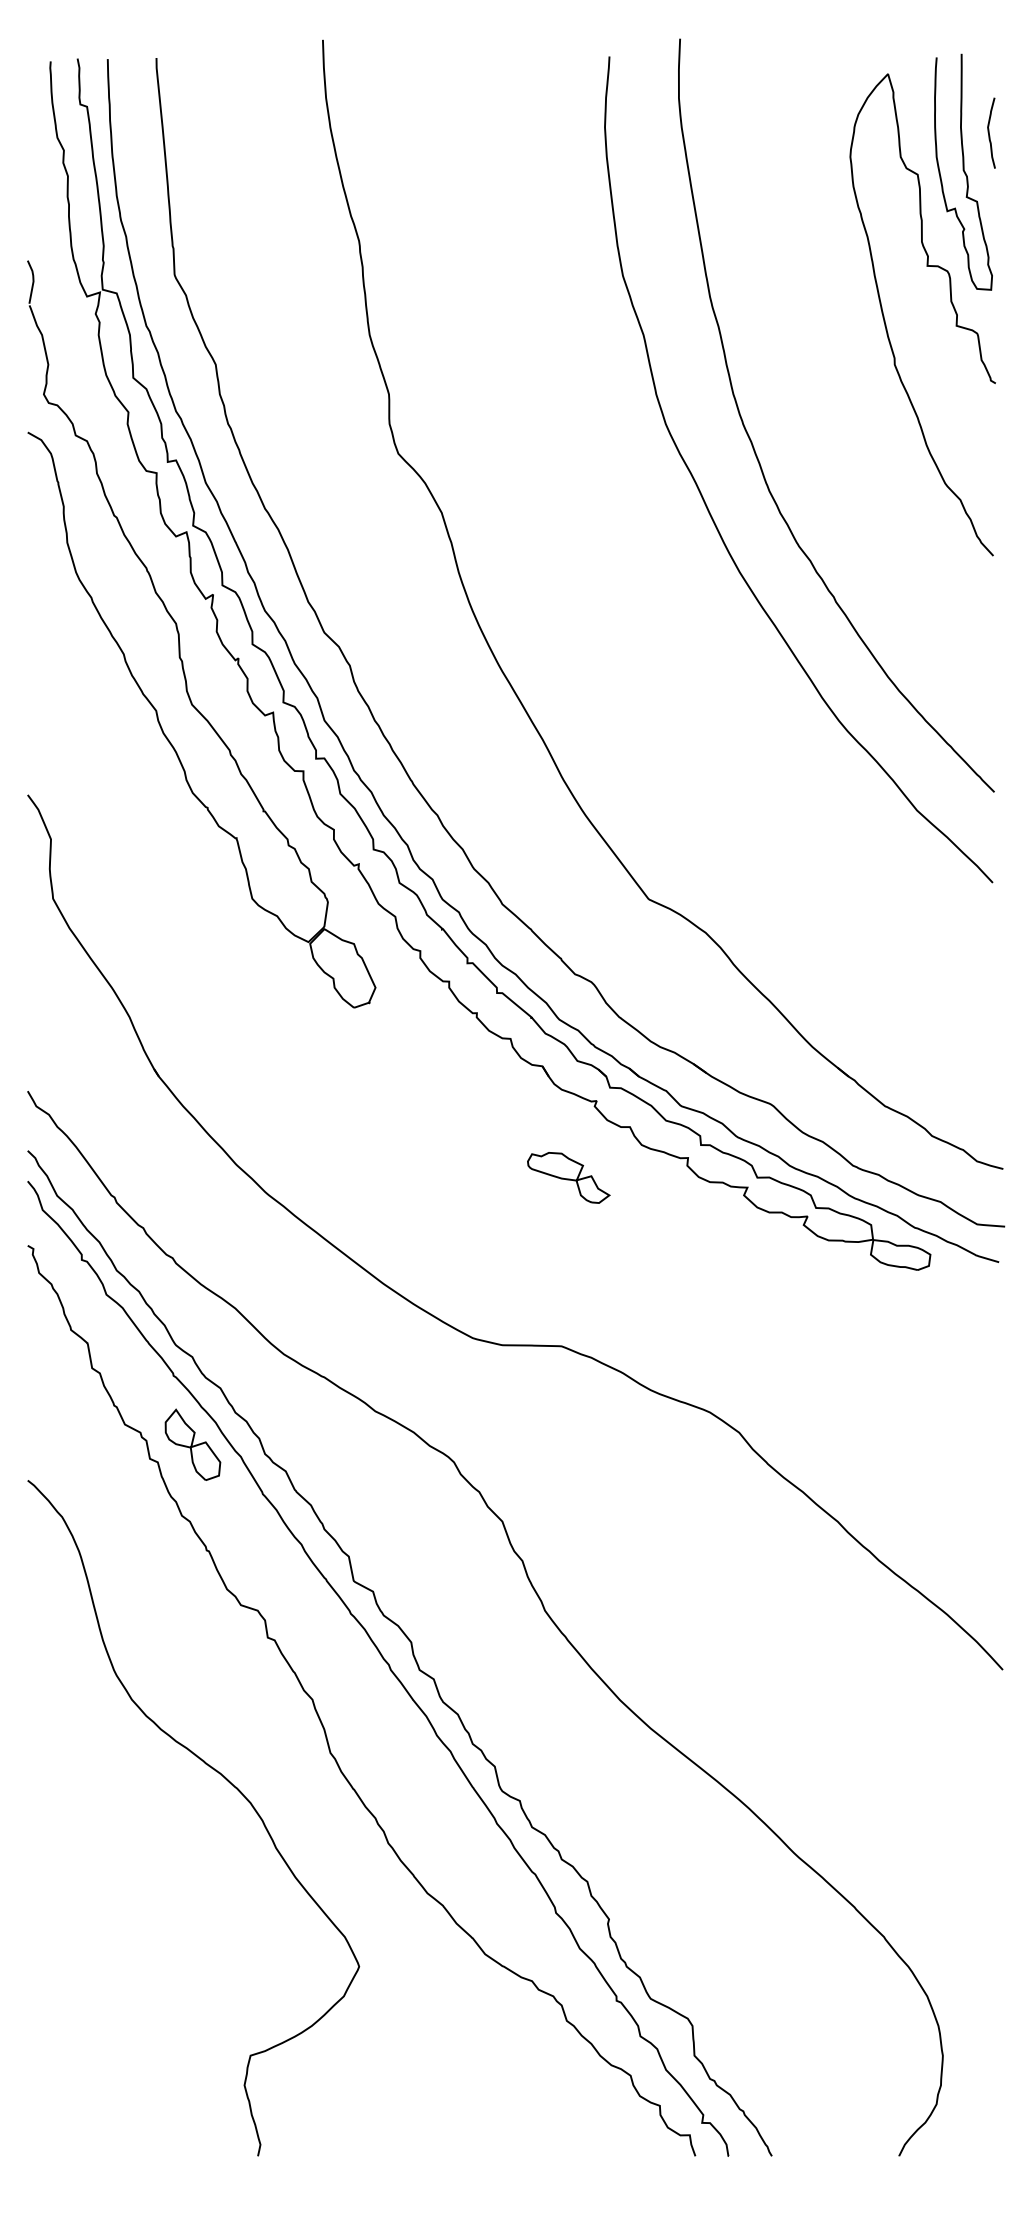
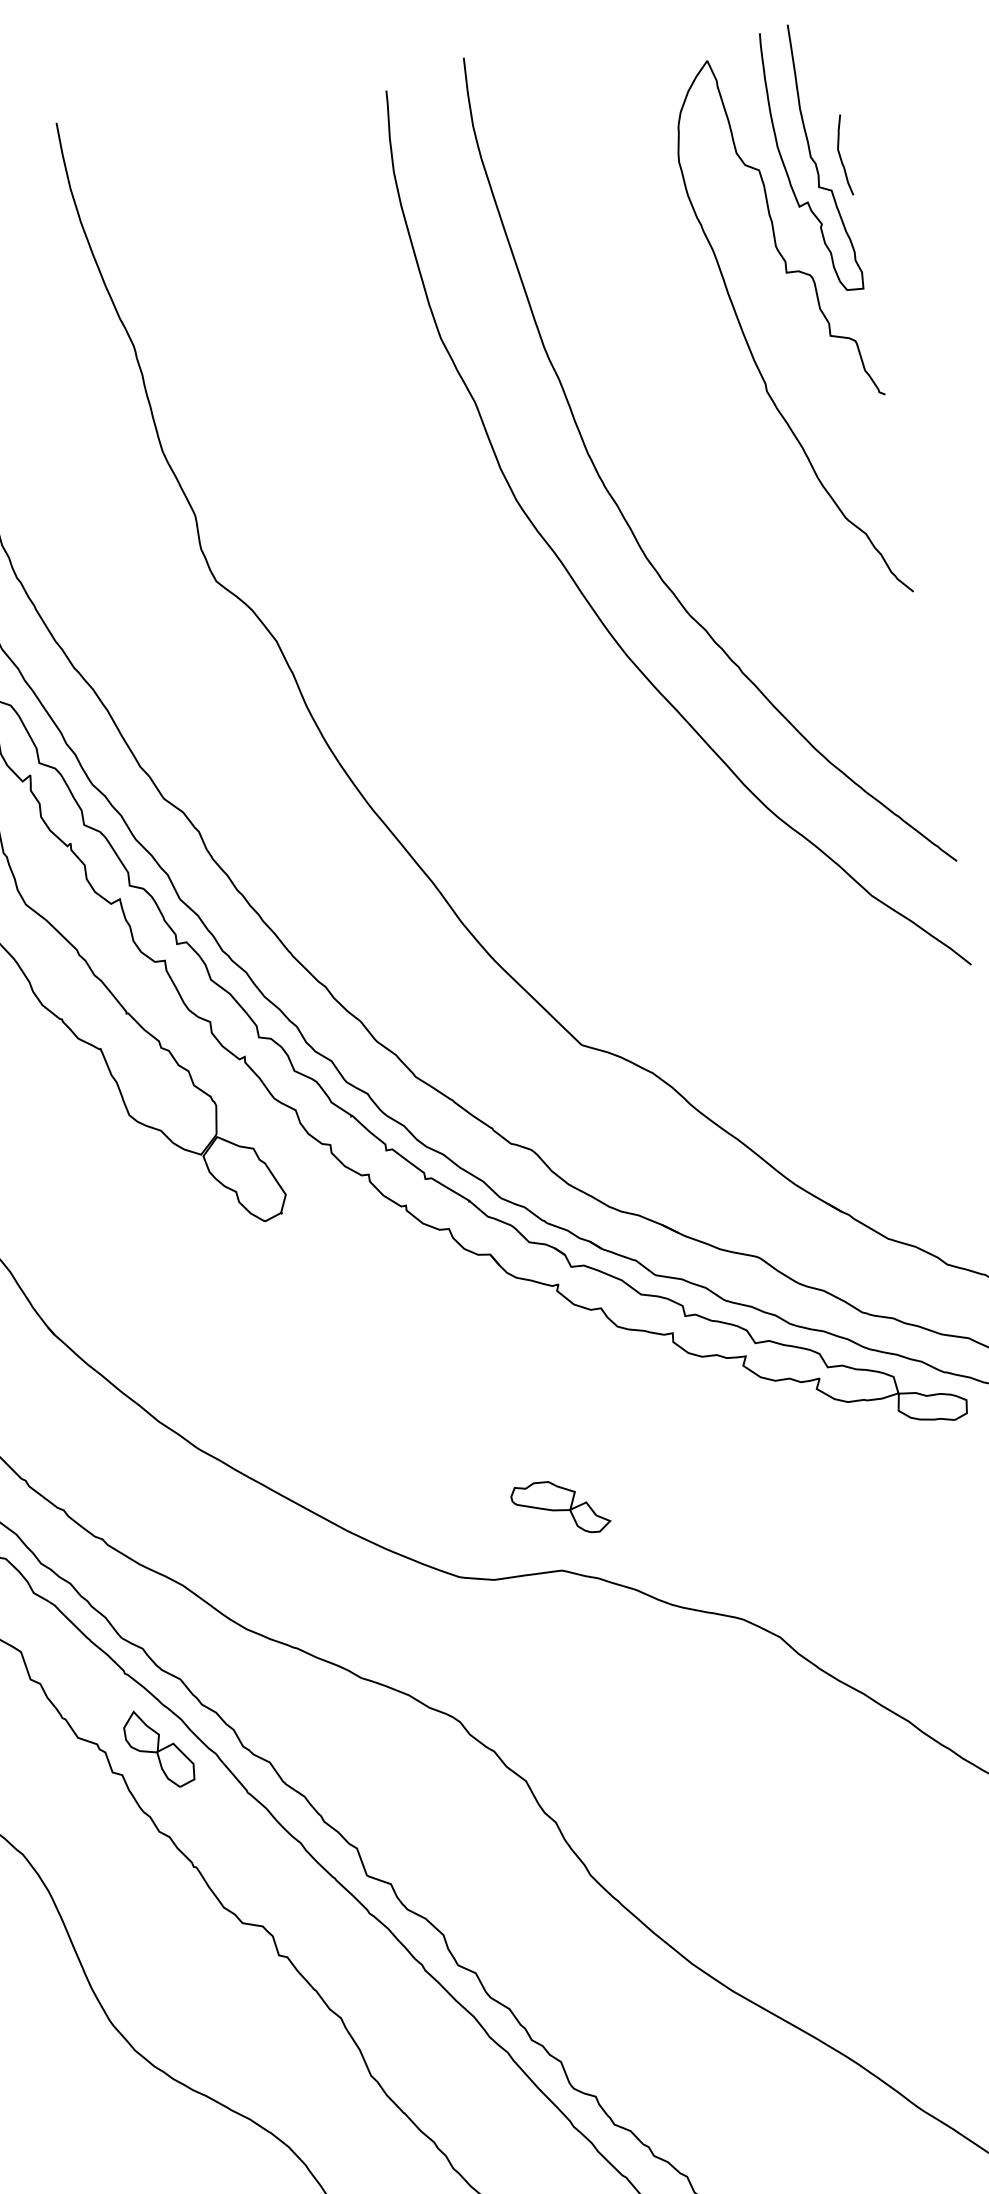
curve: (989, 132) -> (840, 155), moved
part: (568, 1177) -> (560, 1507), moved

